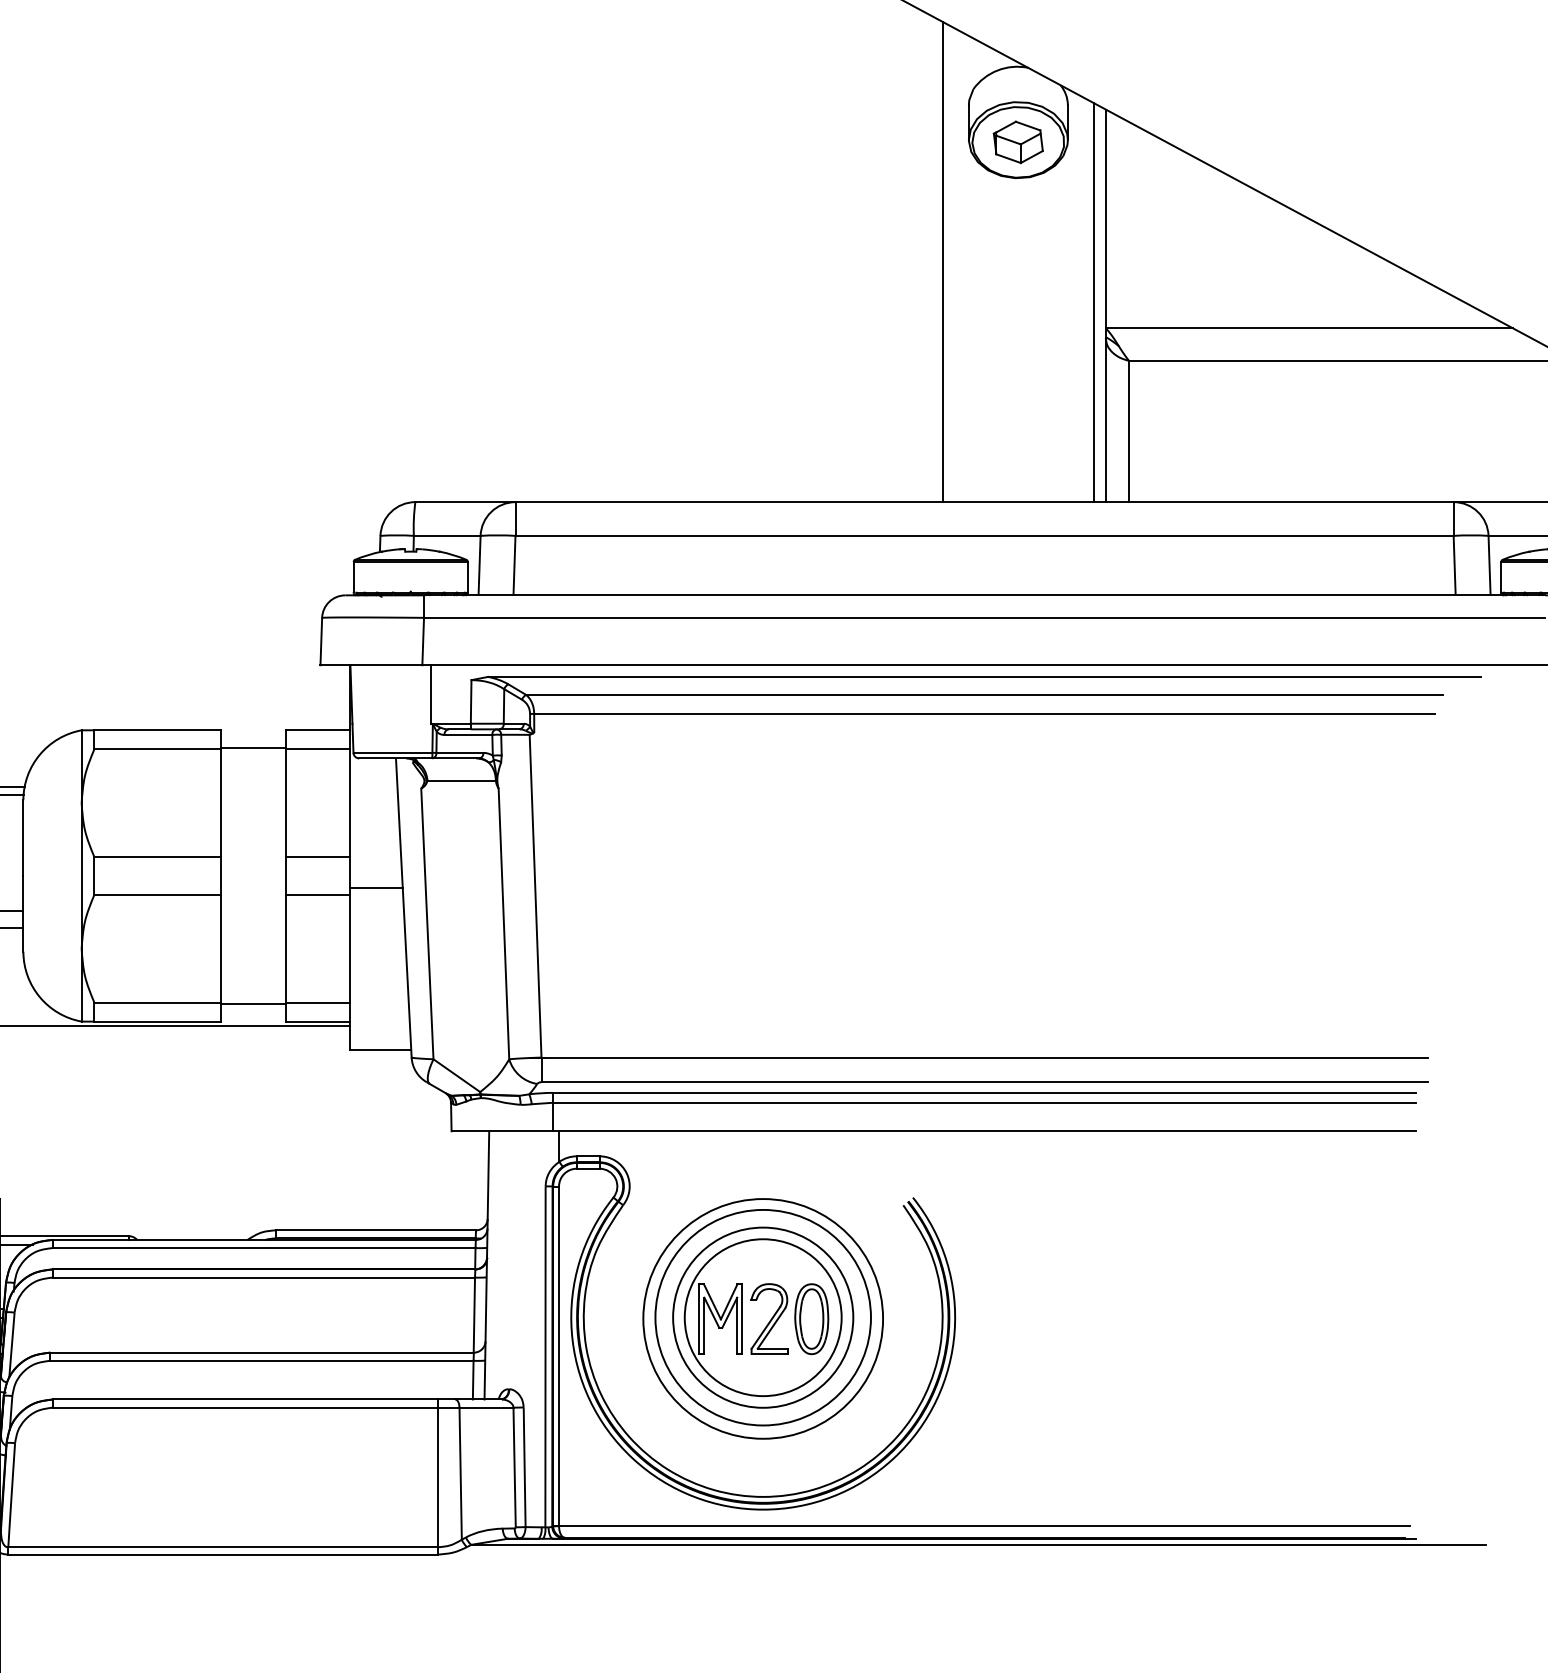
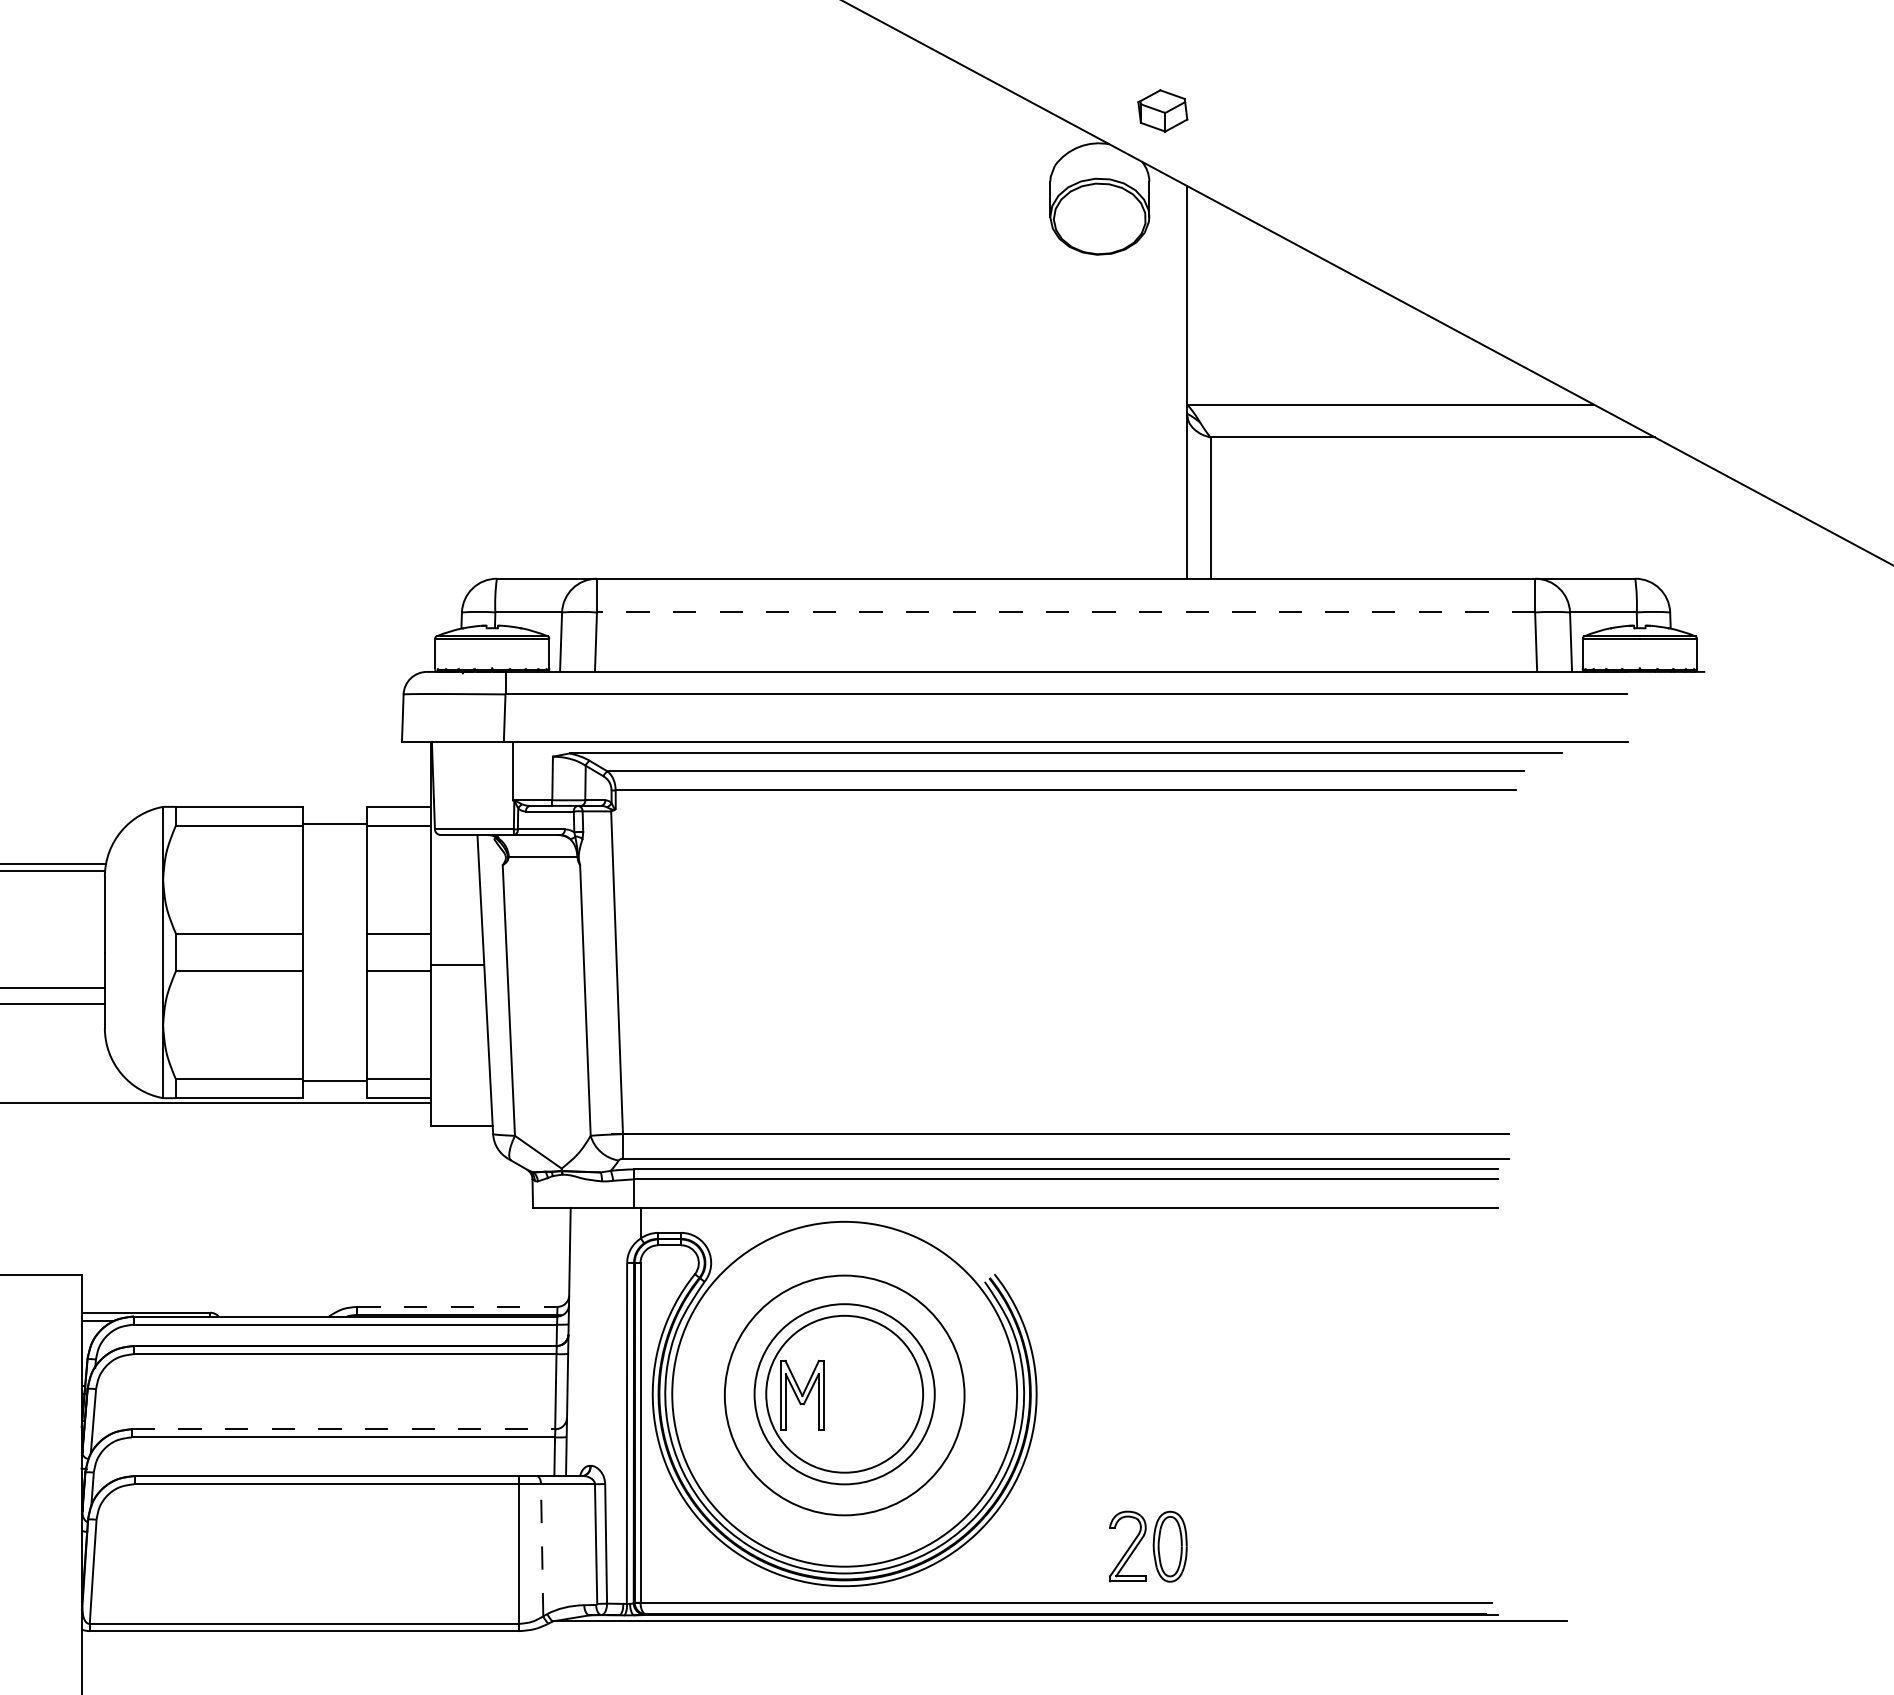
part: (1018, 141) -> (1162, 110), moved
line: (943, 261) -> (1024, 338), removed
line: (1094, 301) -> (1175, 378), removed
line: (984, 535) -> (1065, 612), solid -> dashed
line: (376, 1229) -> (457, 1306), solid -> dashed
circle: (763, 1317) -> (844, 1394), size x1.6
part: (790, 1318) -> (1148, 1546), moved
line: (262, 1352) -> (343, 1429), solid -> dashed
line: (461, 1472) -> (542, 1549), solid -> dashed

